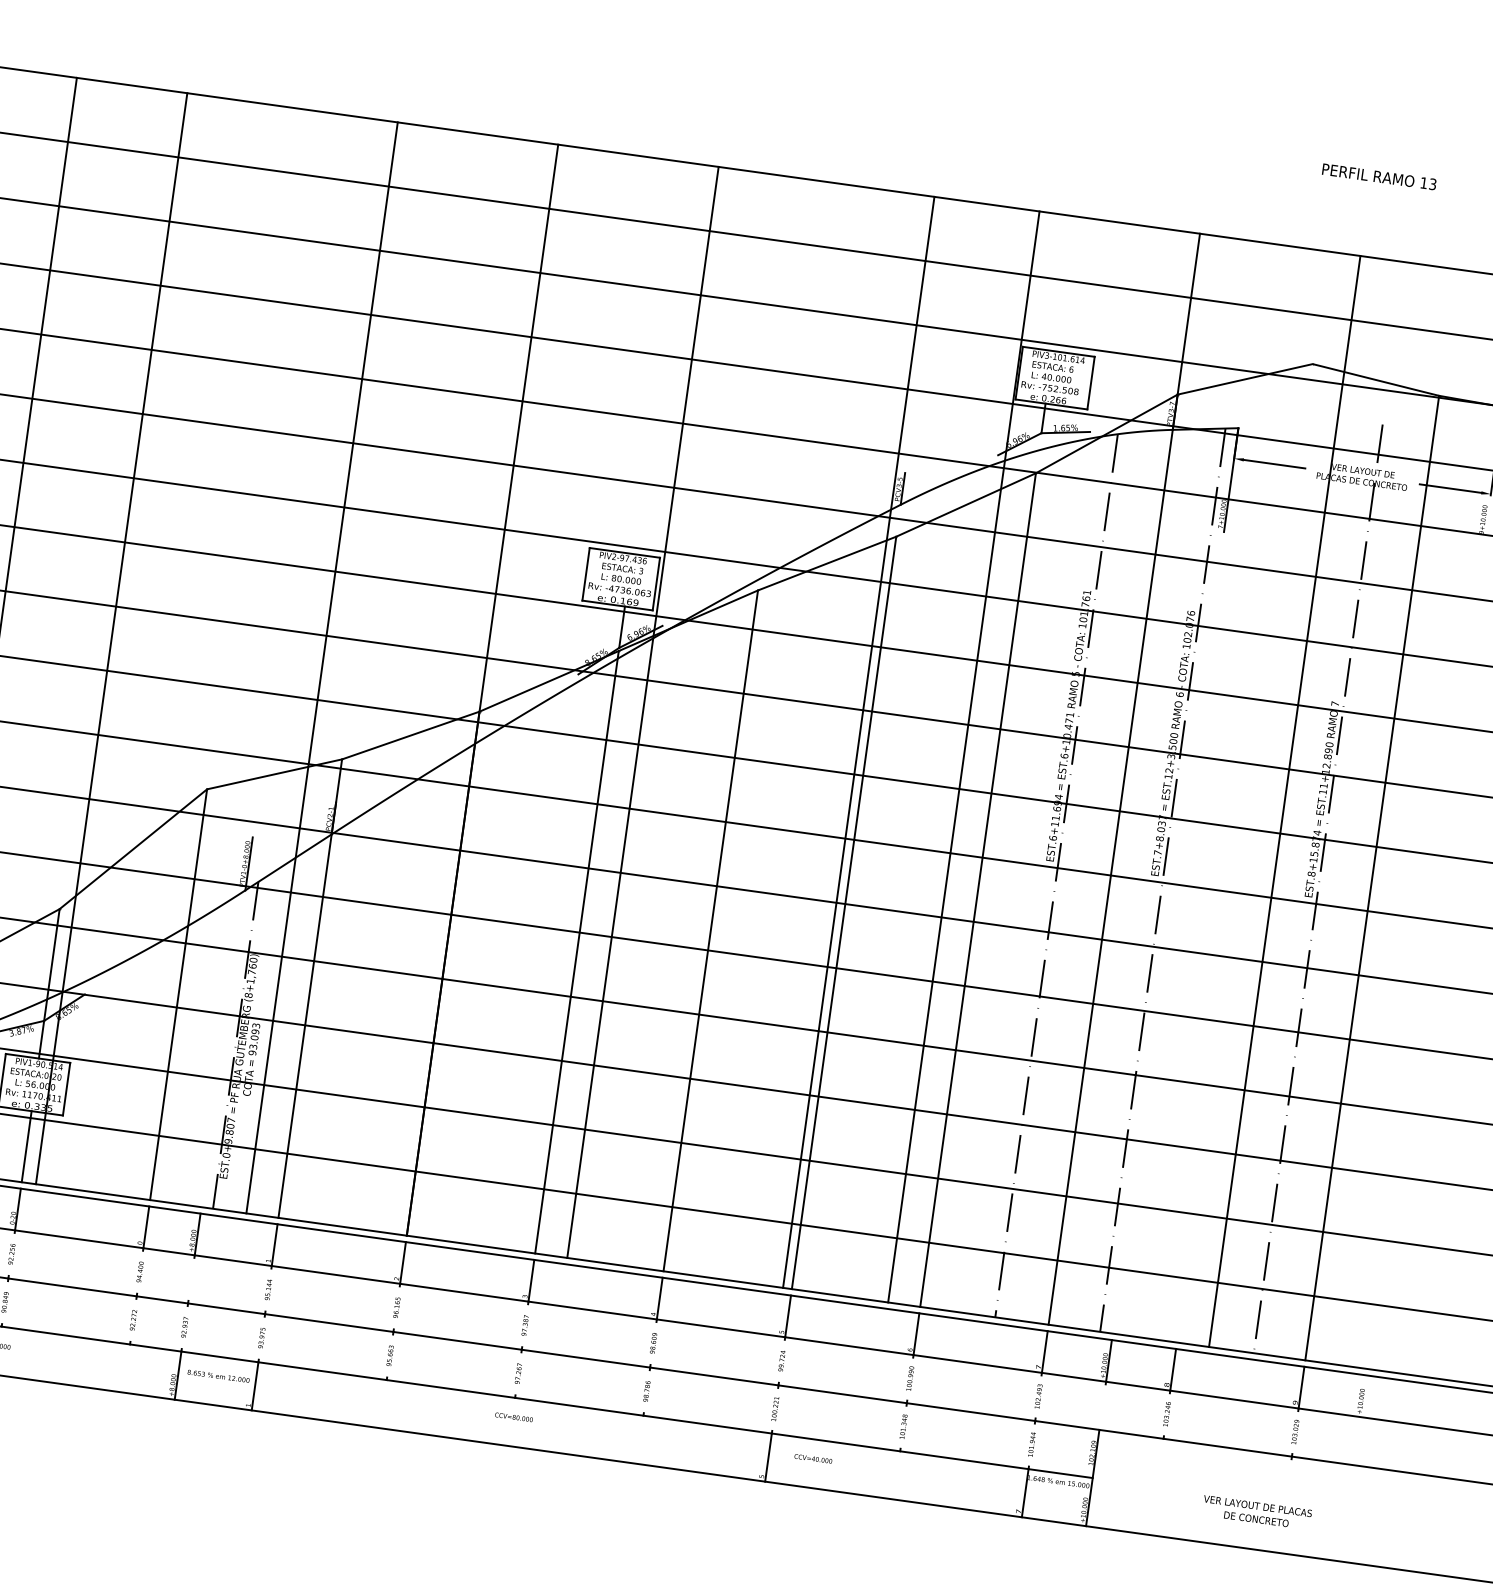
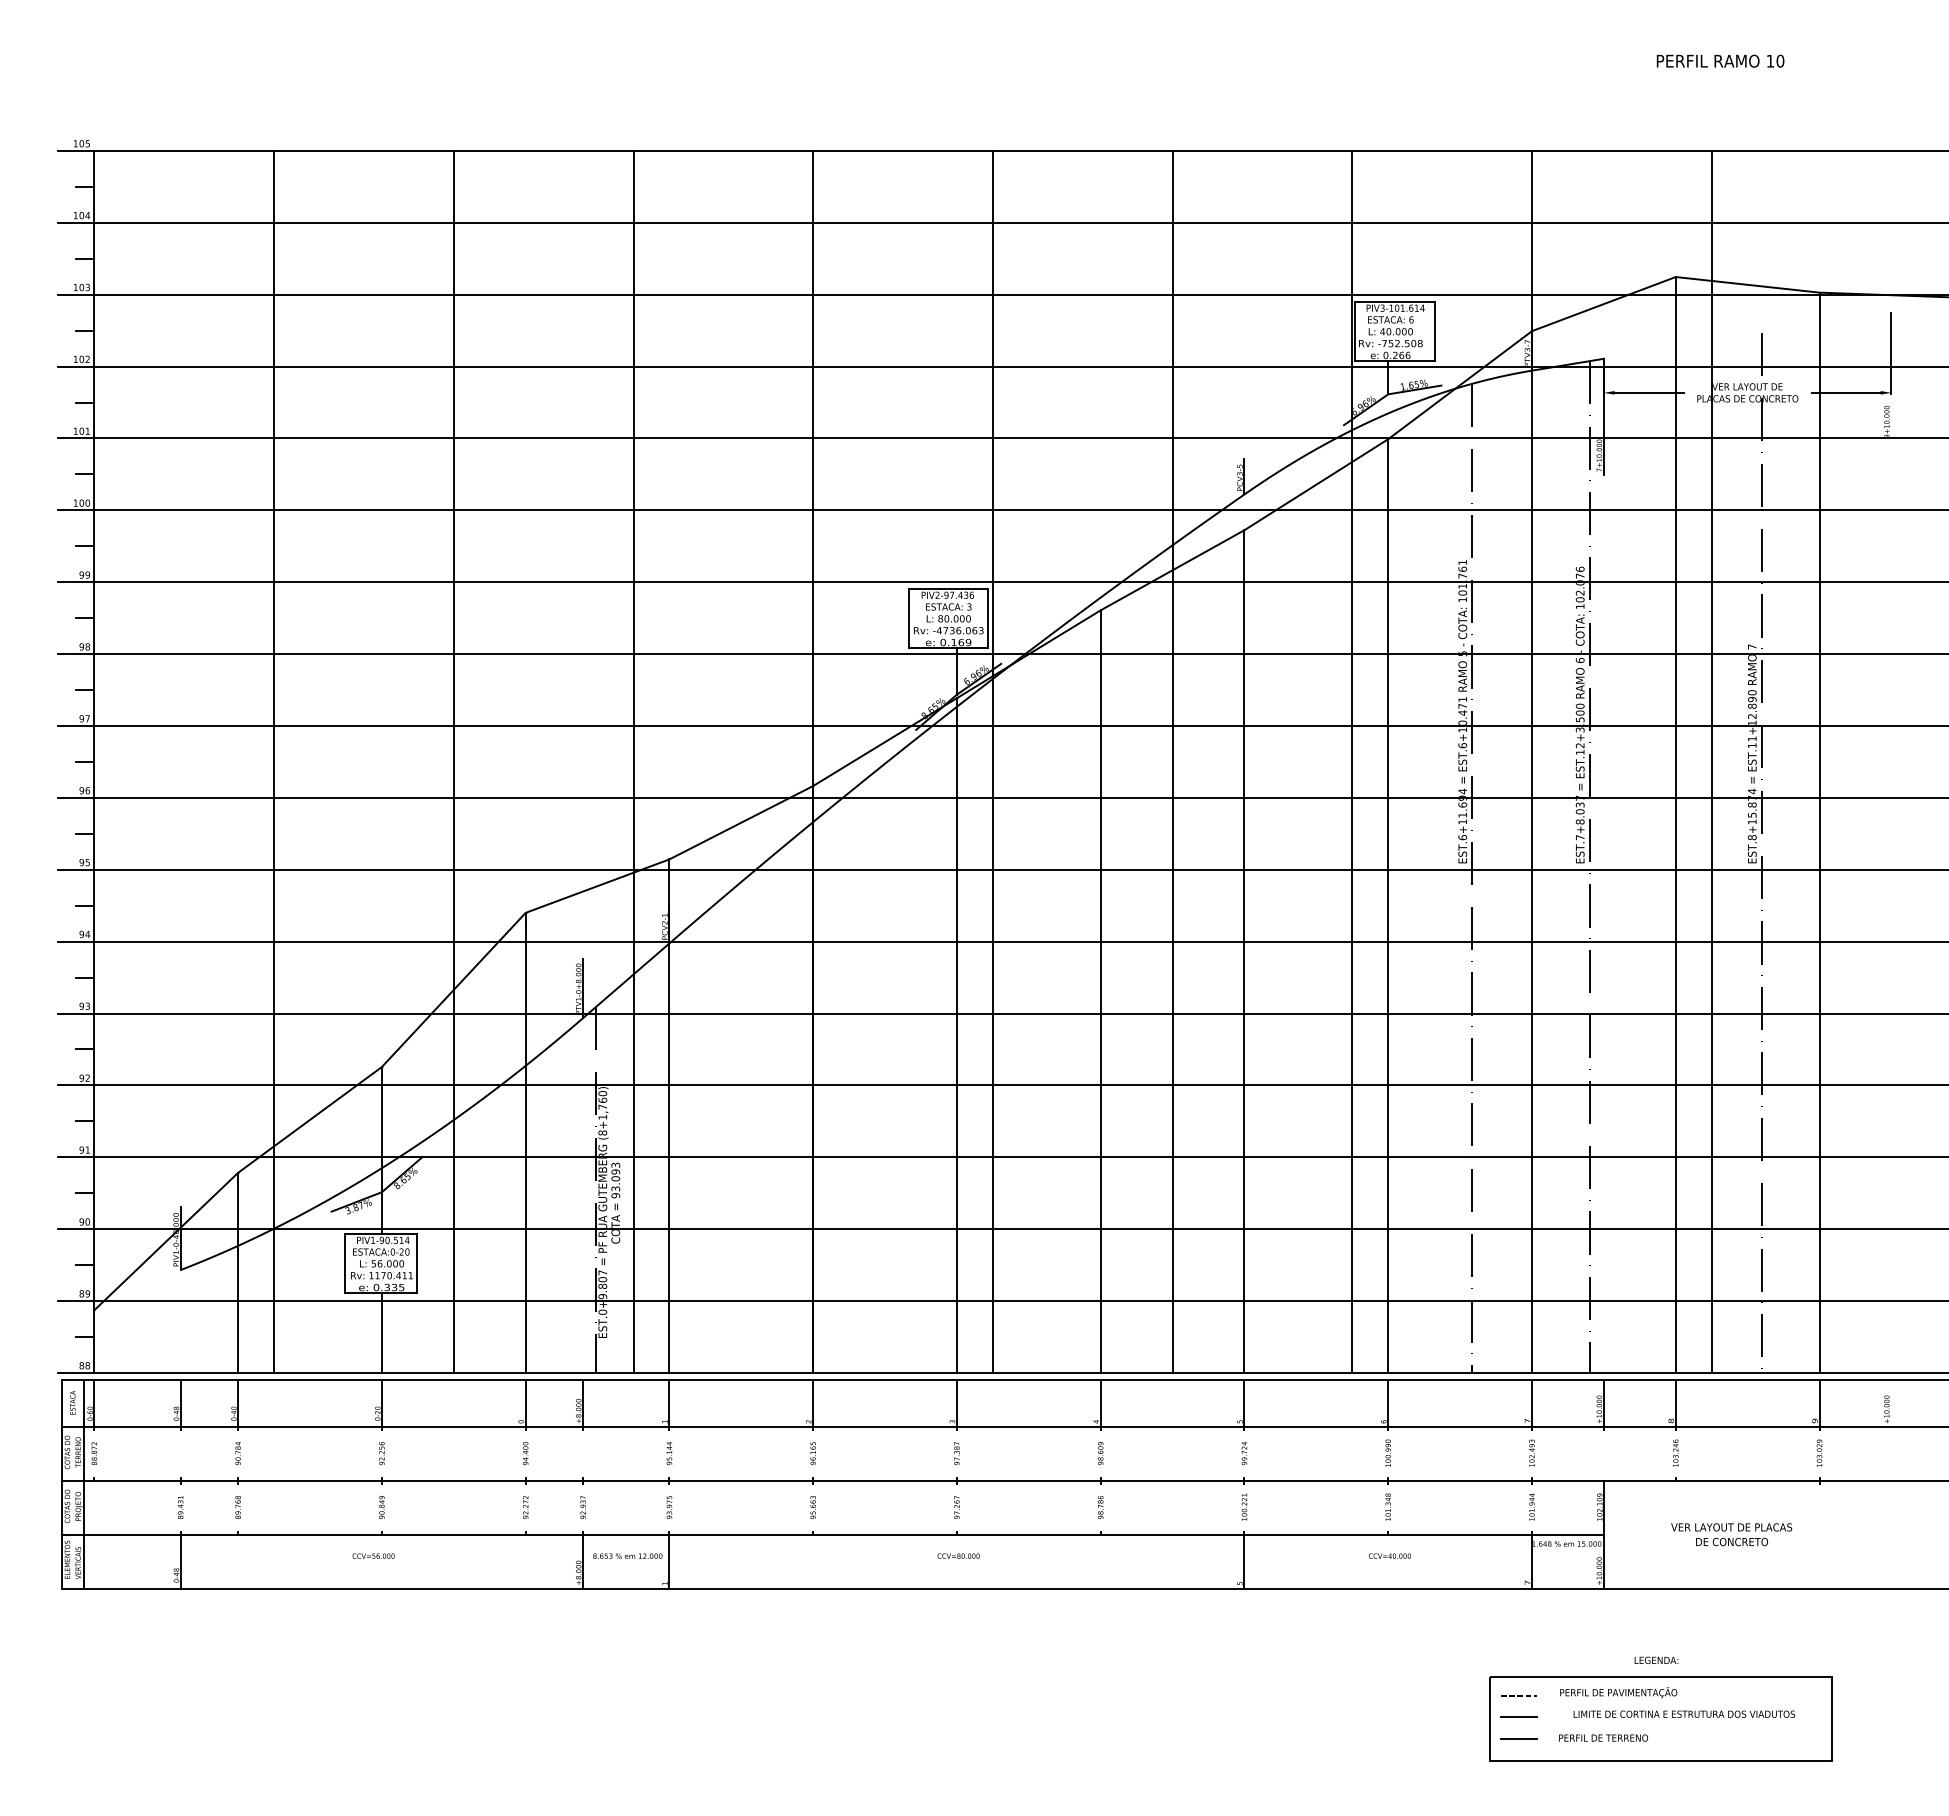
text: (1433, 183) -> (1780, 60), 13 -> 10
line: (111, 638) -> (453, 761), moved
line: (858, 741) -> (1172, 761), moved
line: (1244, 852) -> (1675, 824), added
text: (813, 1458) -> (1389, 1555), moved
text: (1256, 1512) -> (1731, 1534), moved

